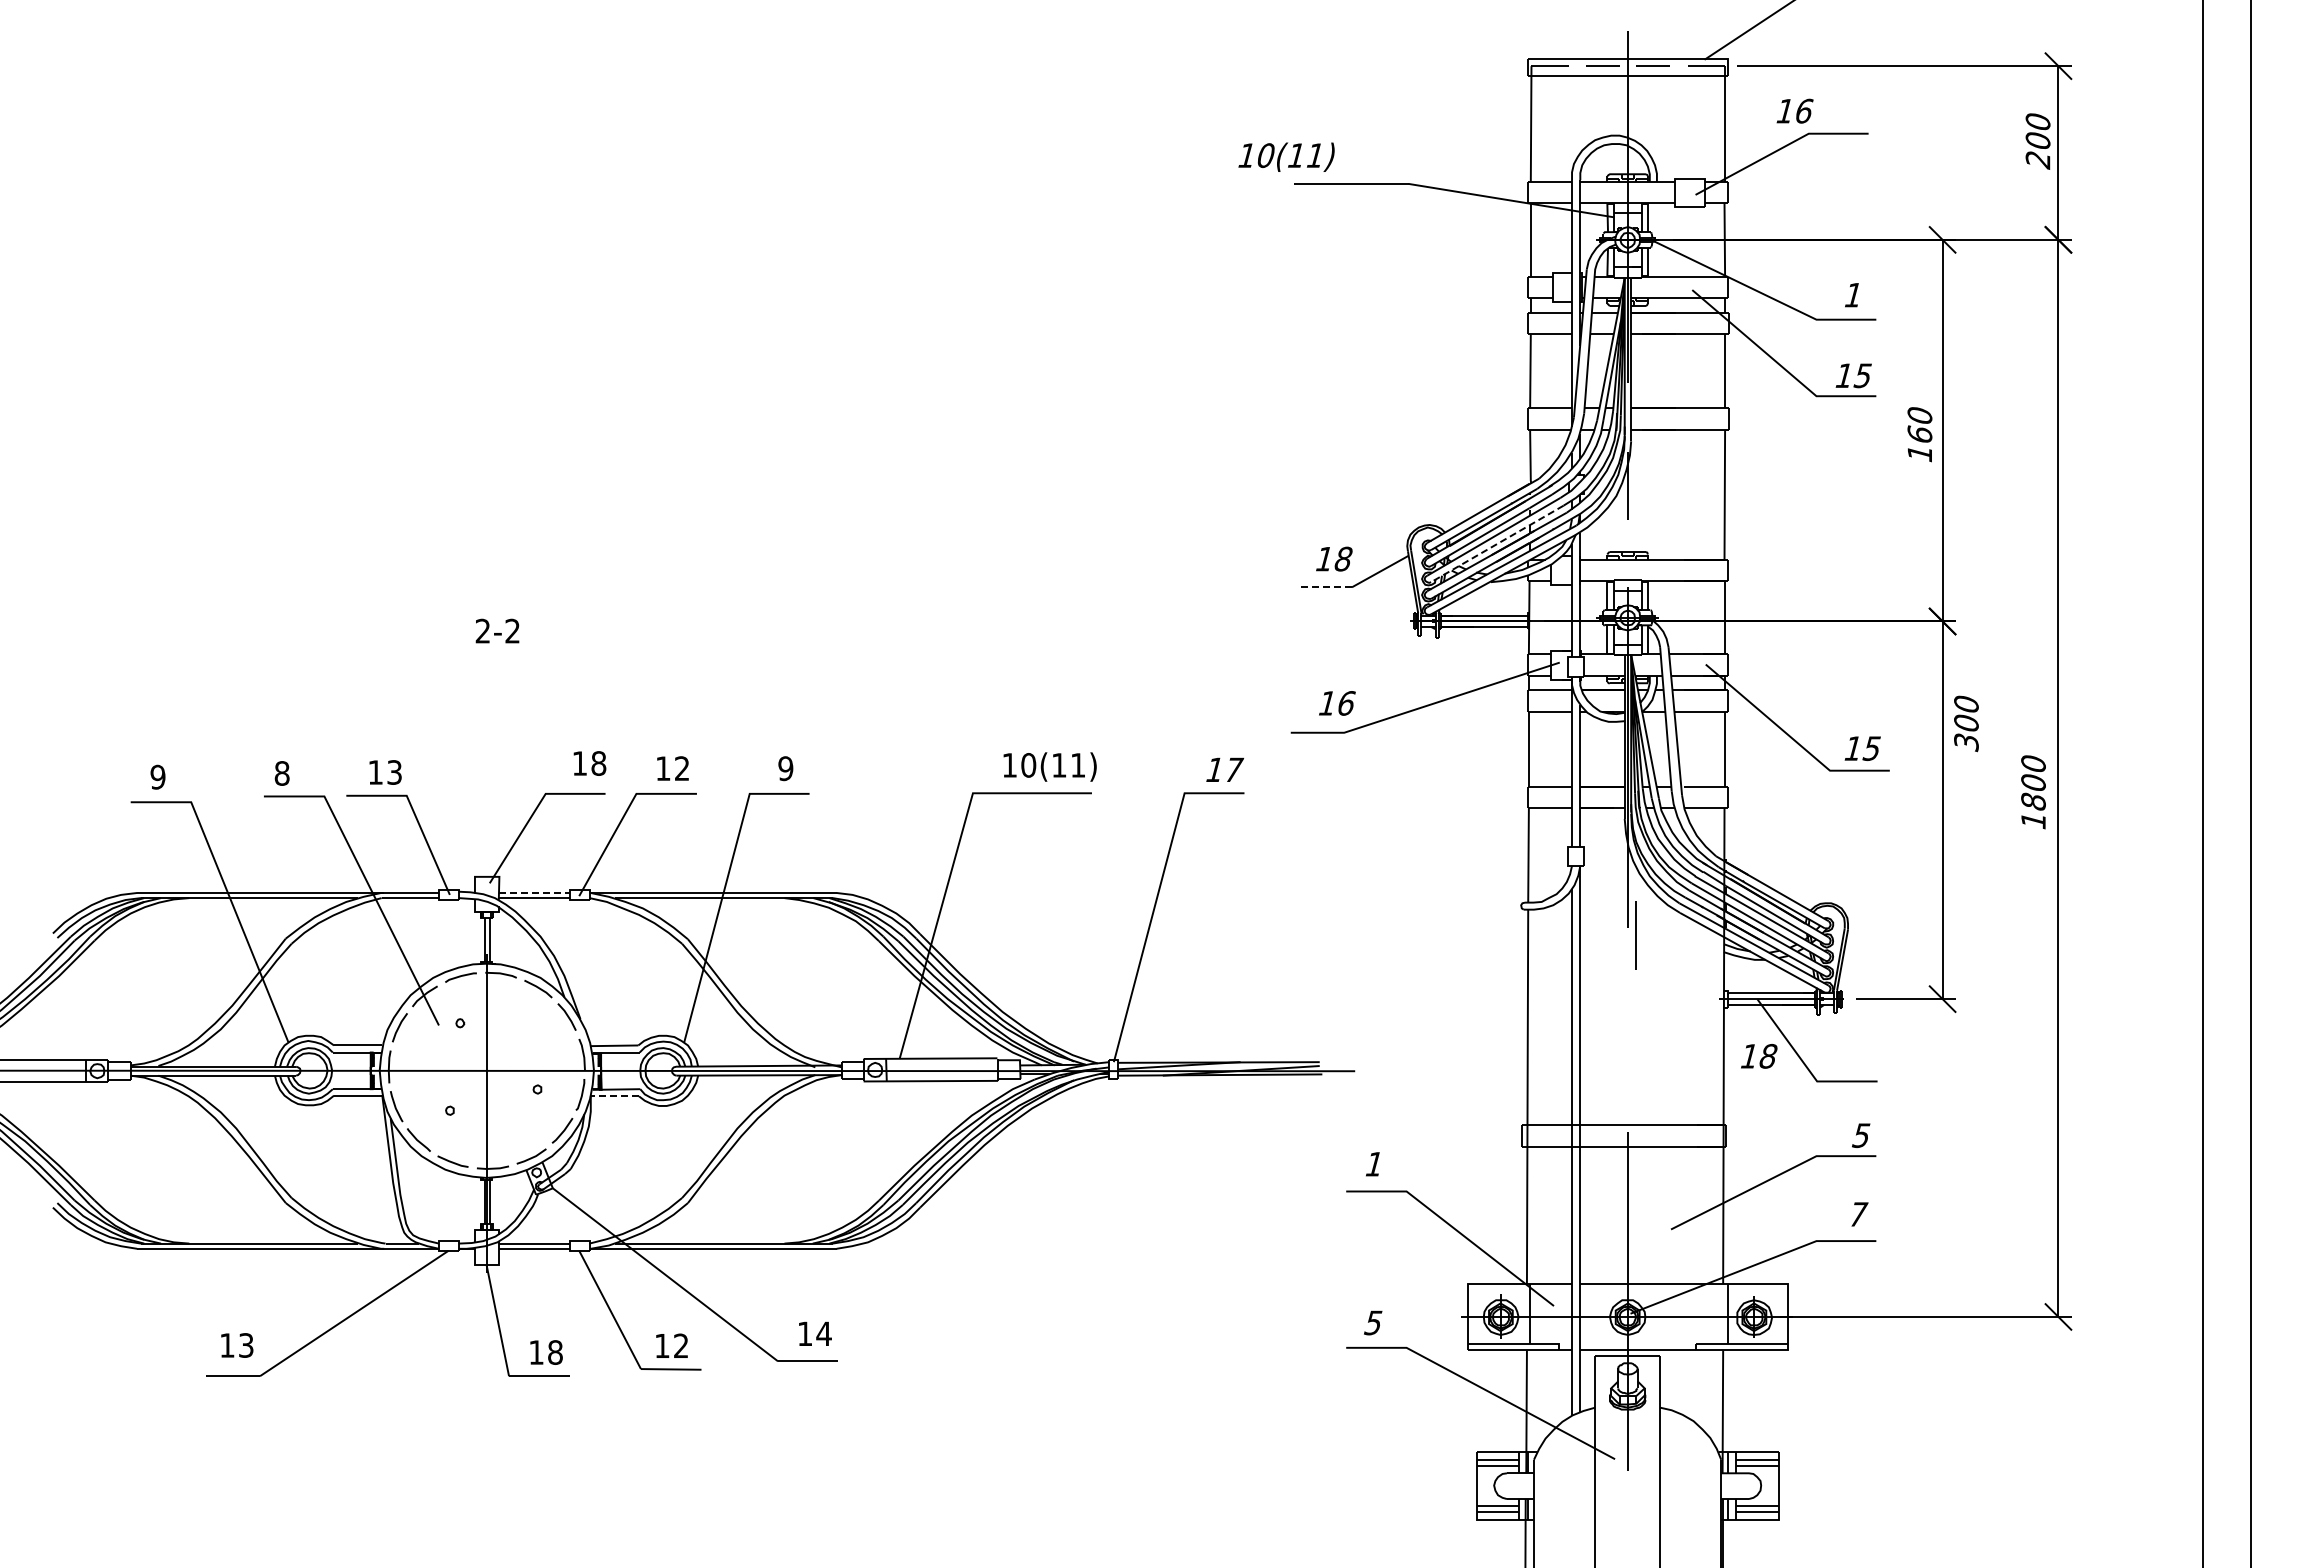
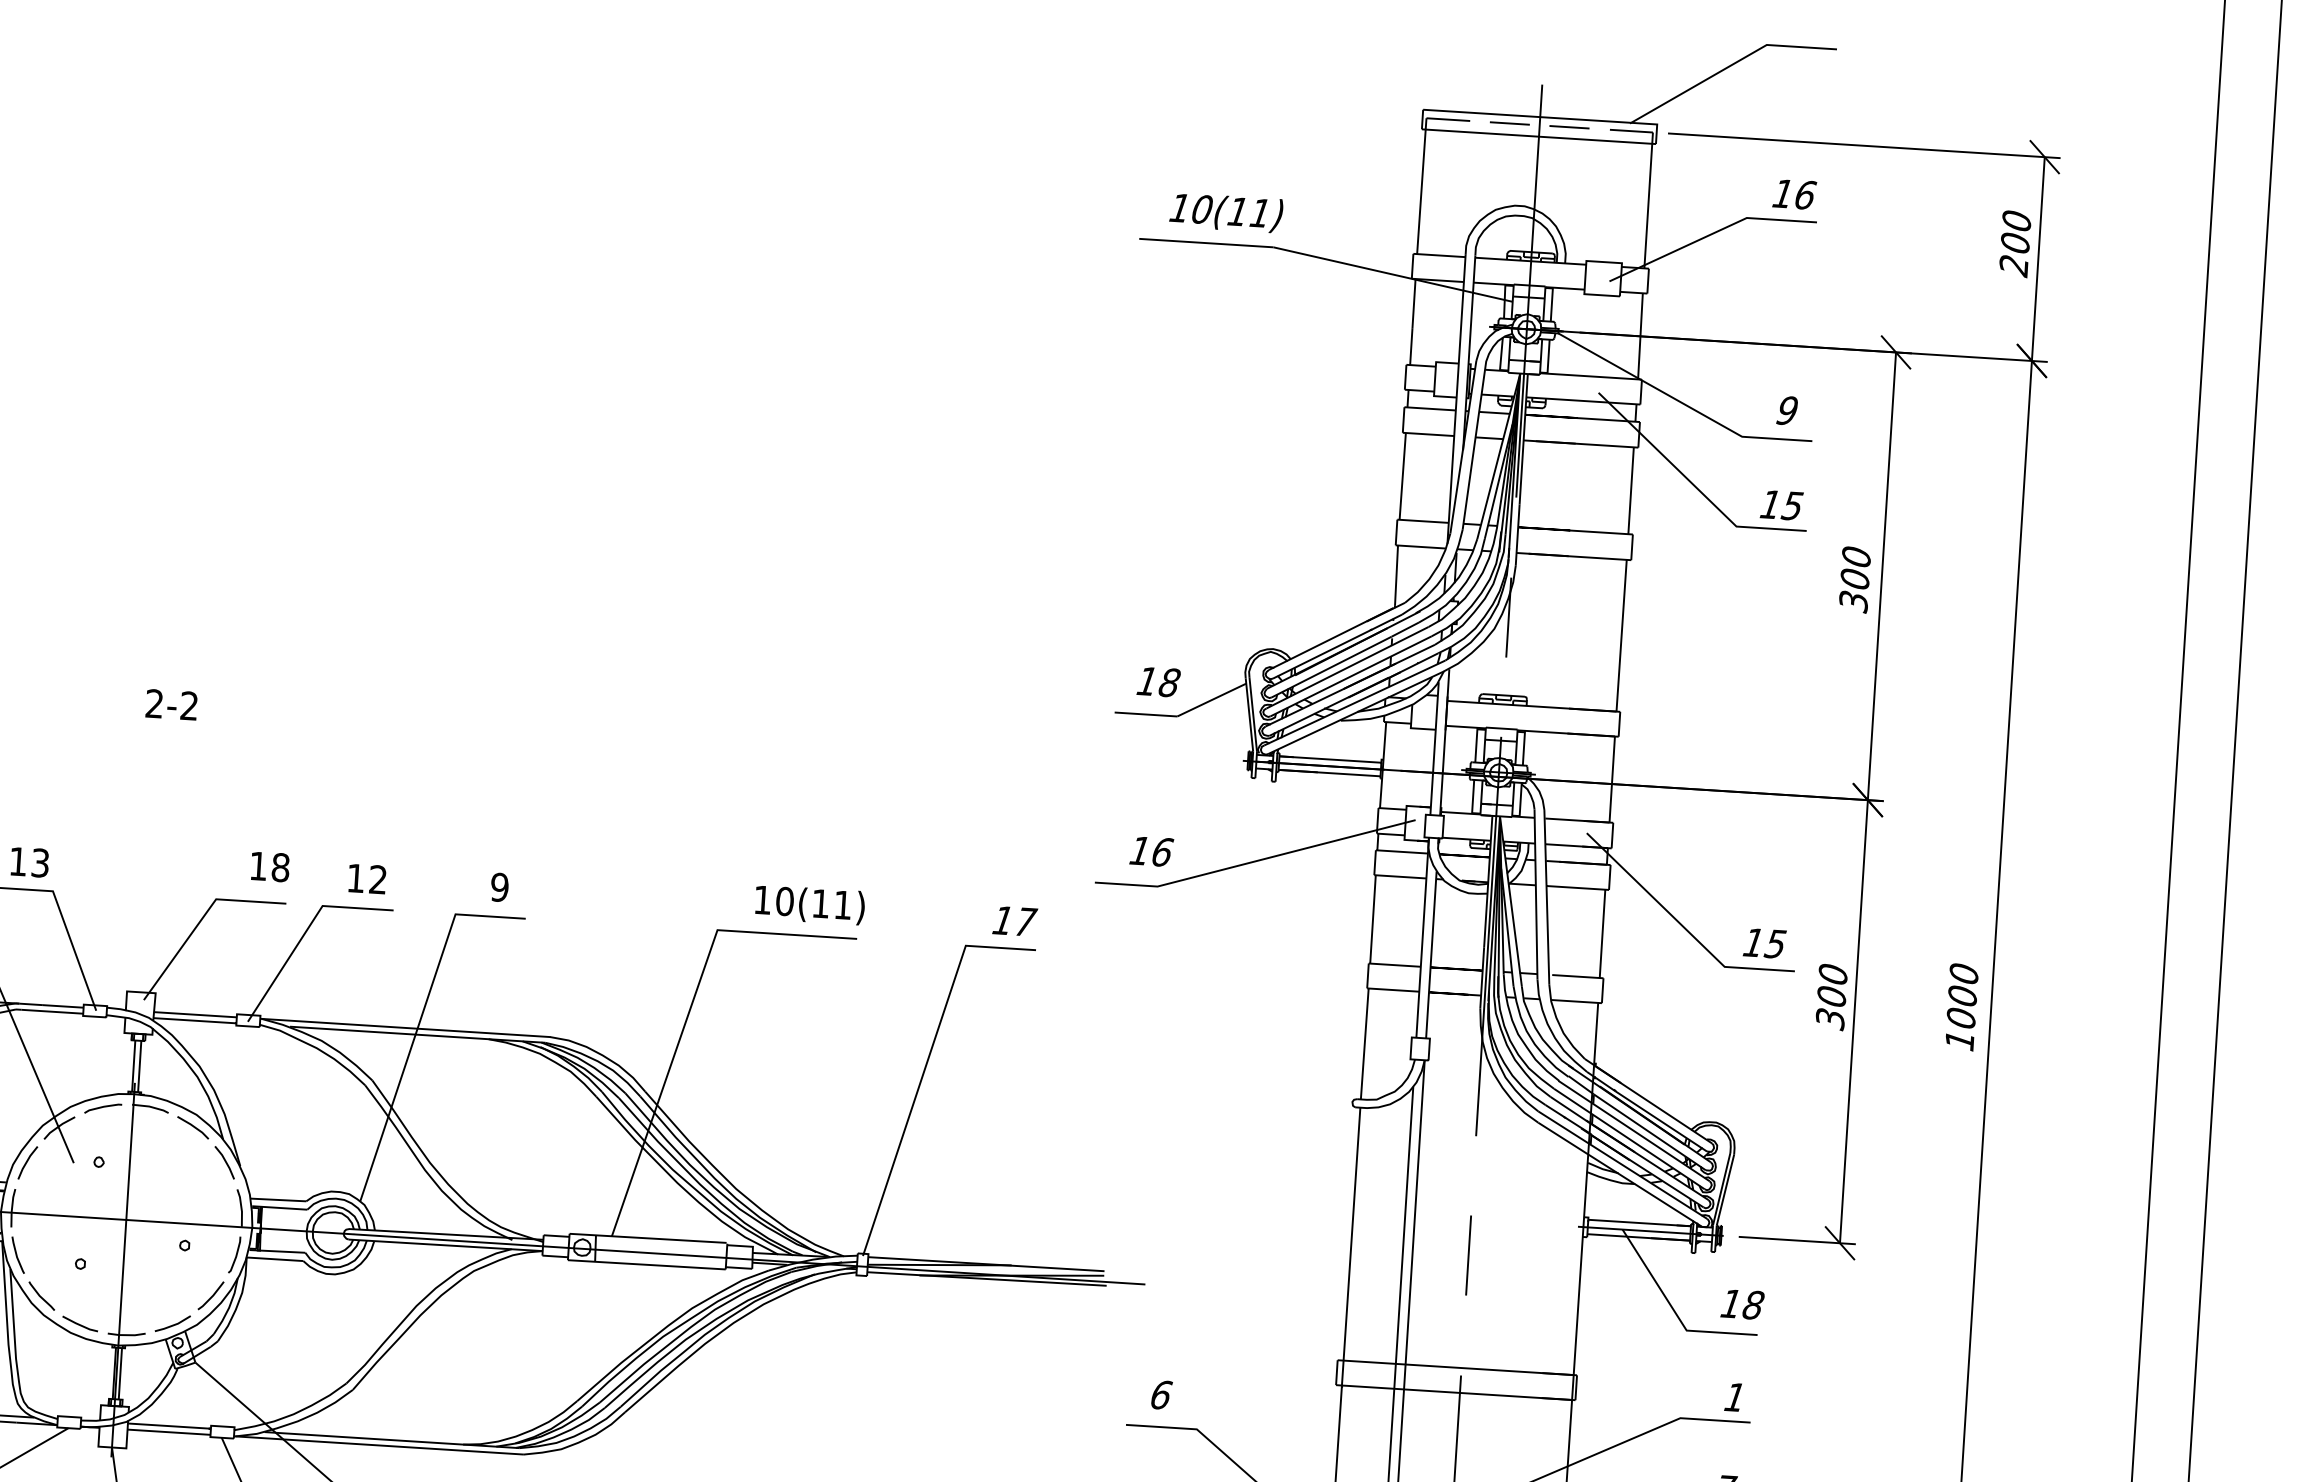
text: (1794, 110) -> (1793, 193), moved
text: (1286, 156) -> (1226, 212), moved
text: (1852, 294) -> (1786, 409), 1 -> 9
text: (1919, 444) -> (1853, 590), 160 -> 300
line: (1497, 543) -> (1351, 675), dashed -> solid
line: (1325, 587) -> (1146, 714), dashed -> solid
text: (1966, 723) -> (1831, 996), moved
text: (2033, 801) -> (1961, 1018), 1800 -> 1000
line: (534, 892) -> (195, 1014), dashed -> solid
line: (1635, 935) -> (1468, 1255), moved
text: (1759, 1056) -> (1742, 1304), moved
line: (614, 1096) -> (274, 1259), dashed -> solid
text: (1861, 1135) -> (1734, 1397), 5 -> 1
text: (1374, 1163) -> (1161, 1394), 1 -> 6

